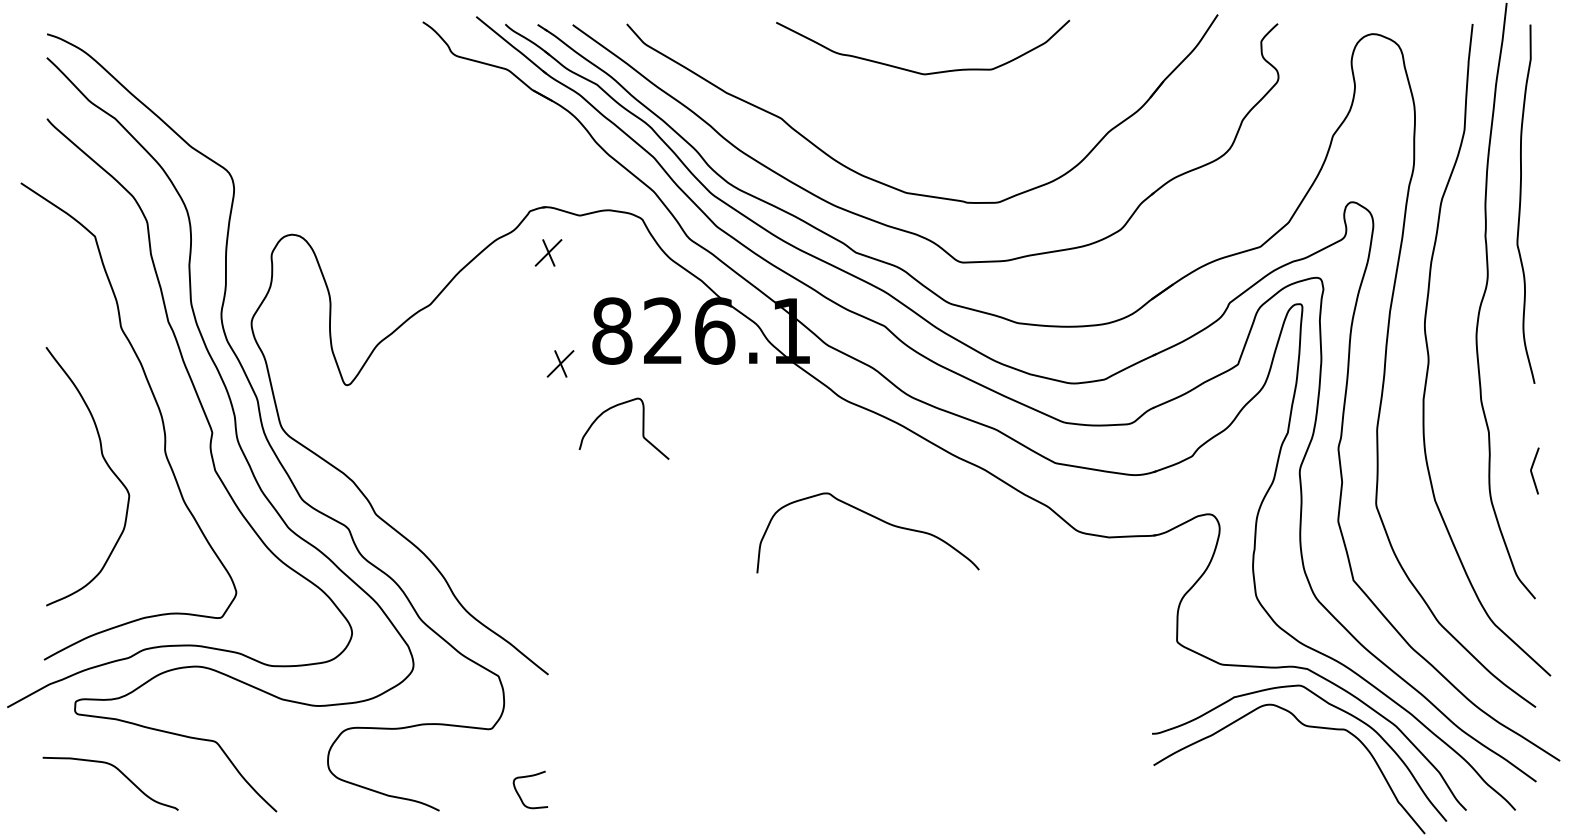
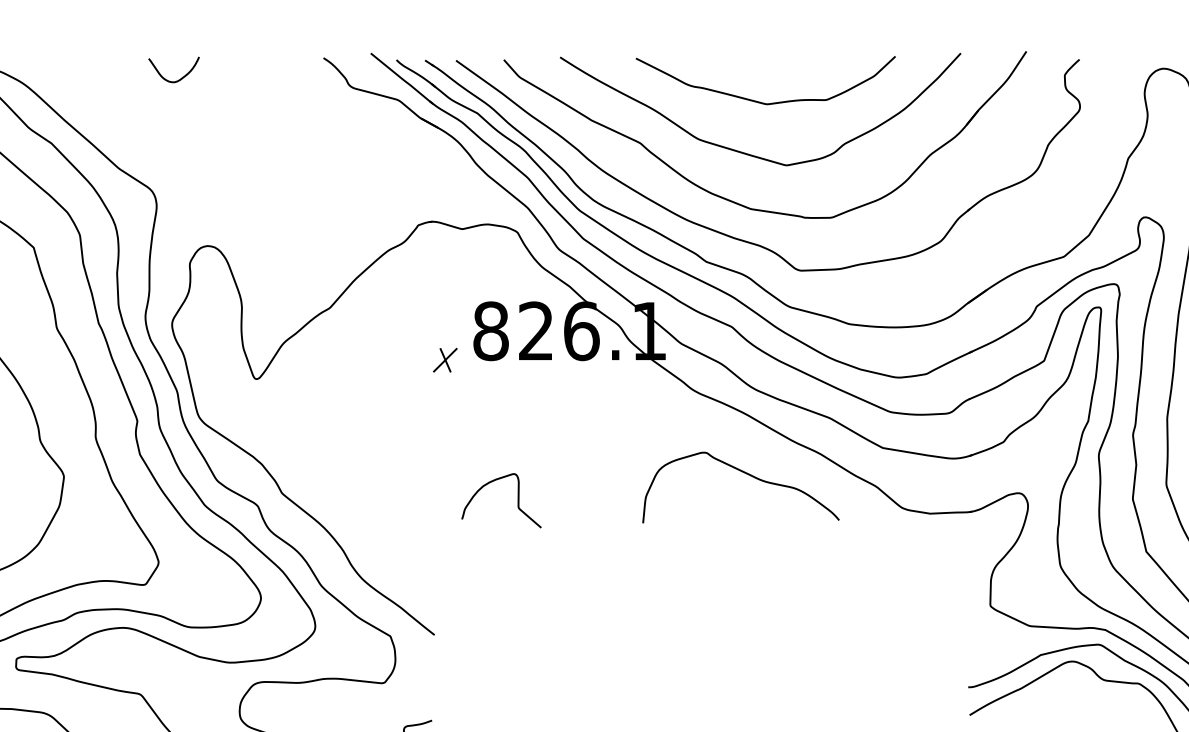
curve: (260, 45) -> (180, 78), added
curve: (901, 129) -> (746, 153), added
part: (548, 252) -> (434, 261), removed
curve: (642, 428) -> (517, 500), moved
curve: (875, 518) -> (747, 474), moved

